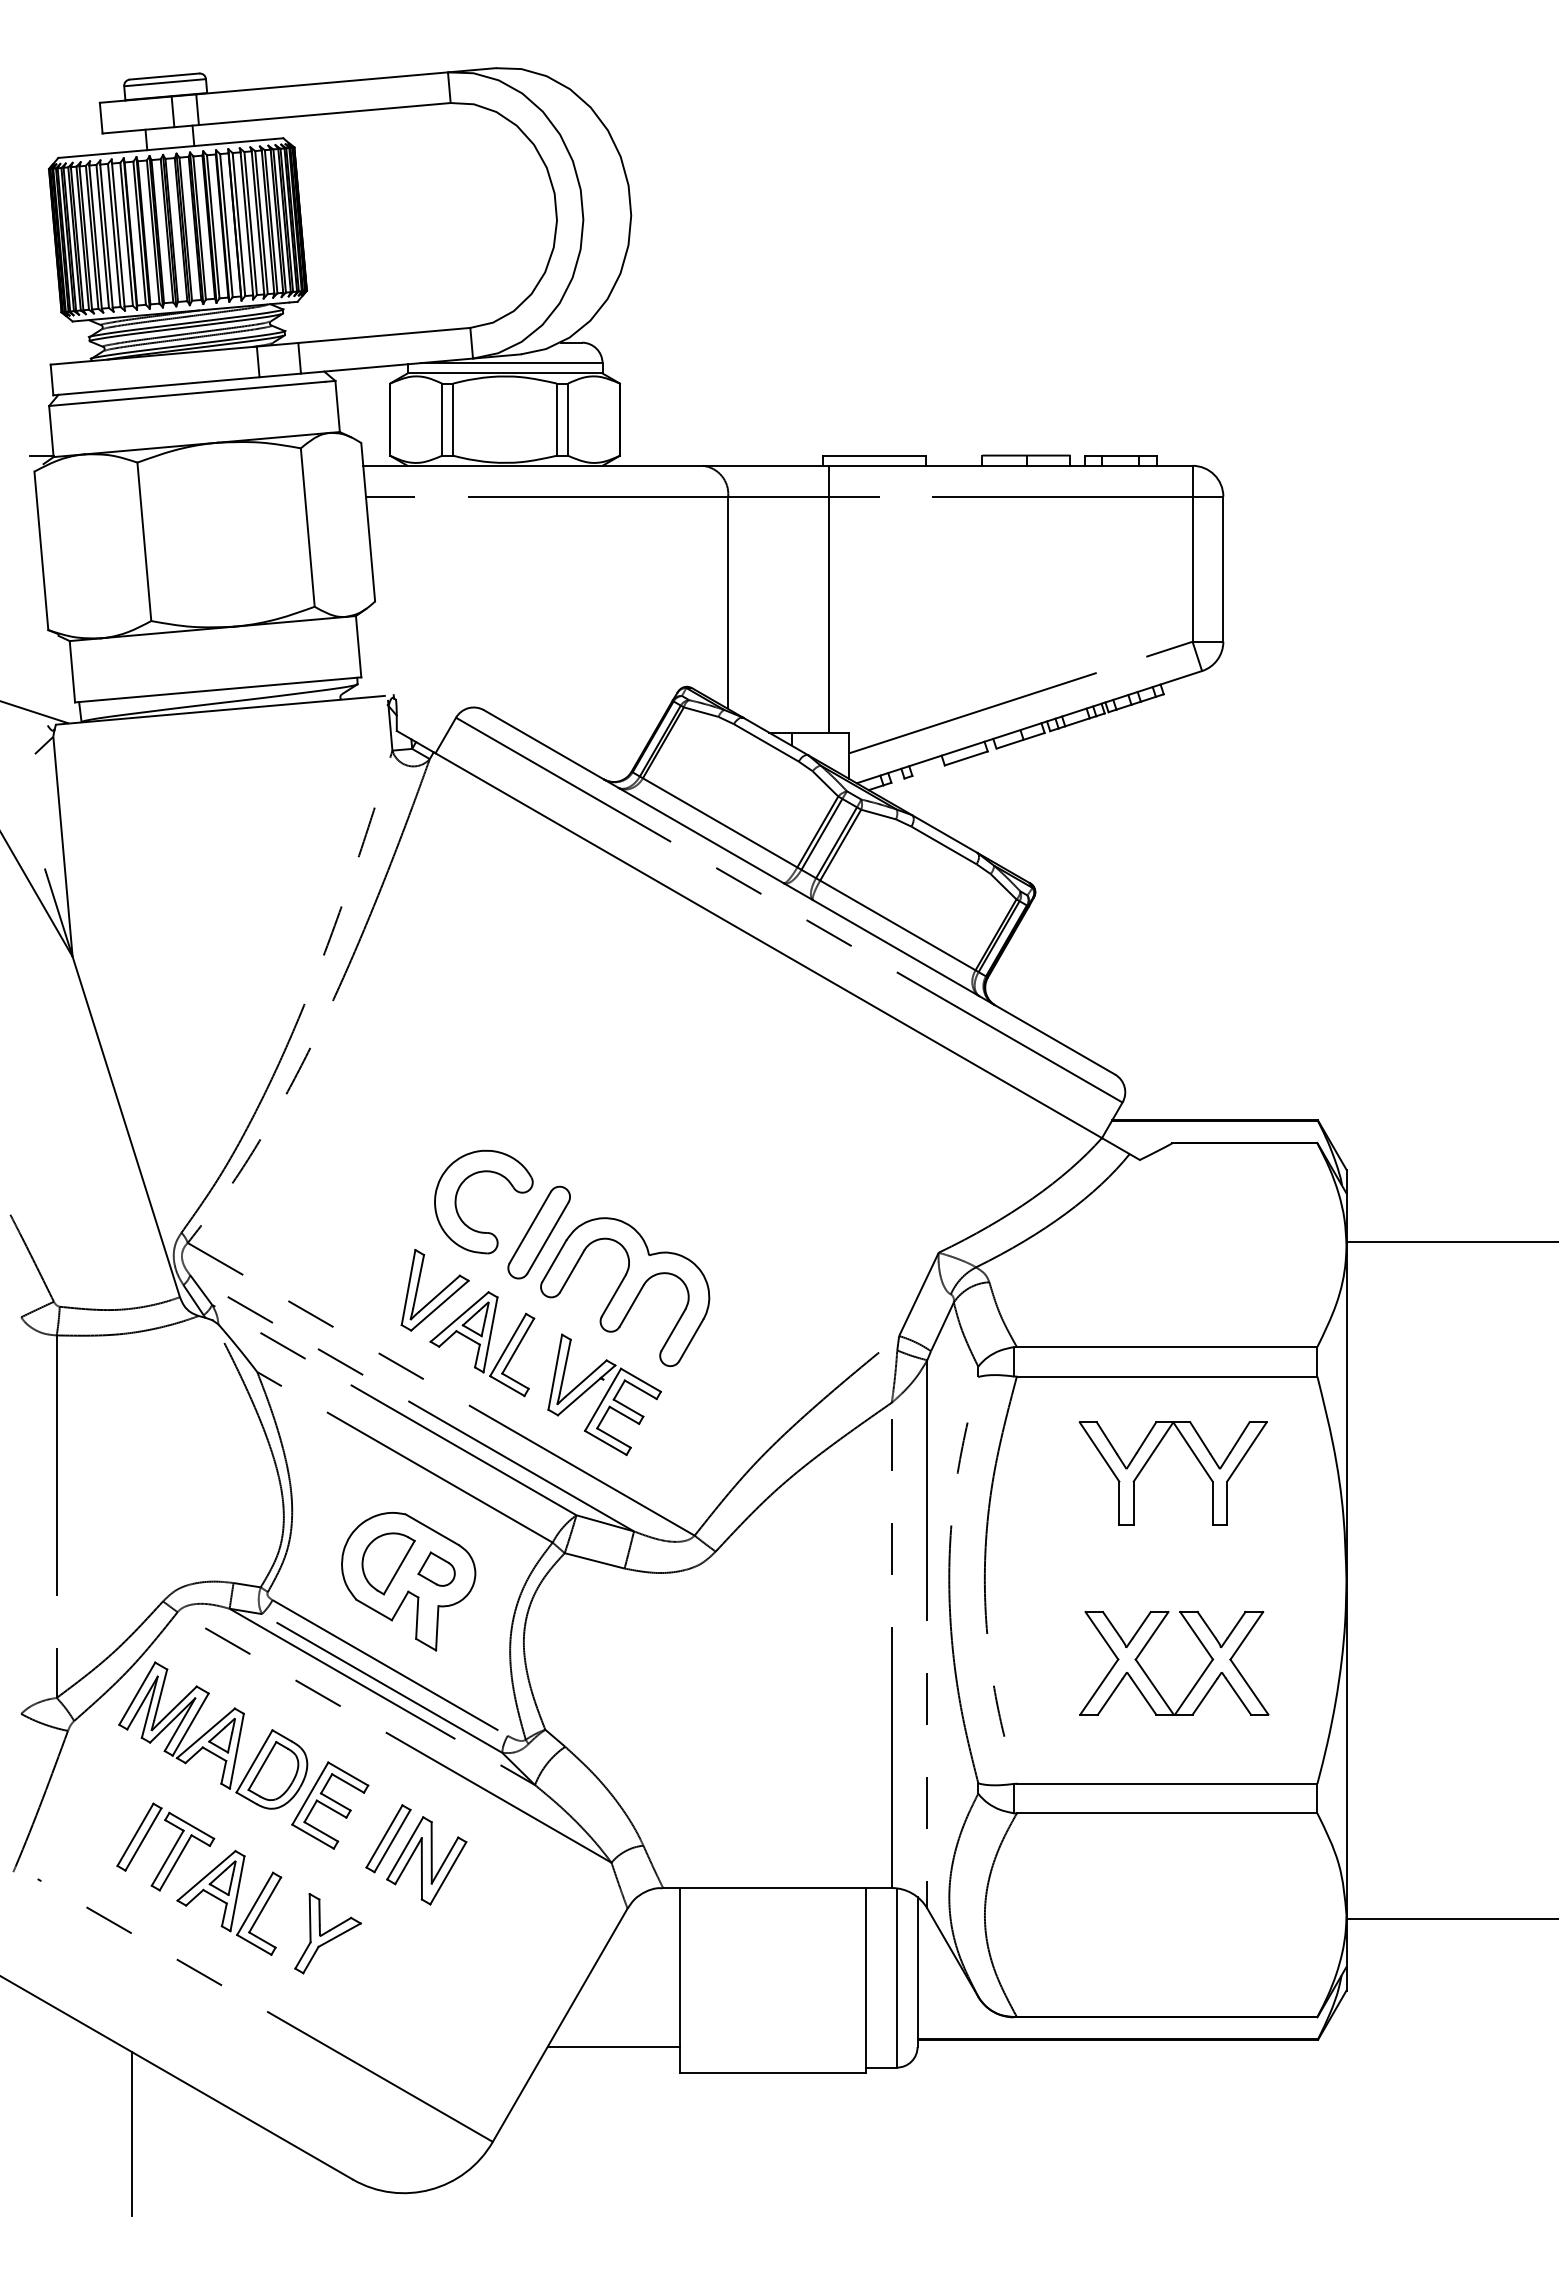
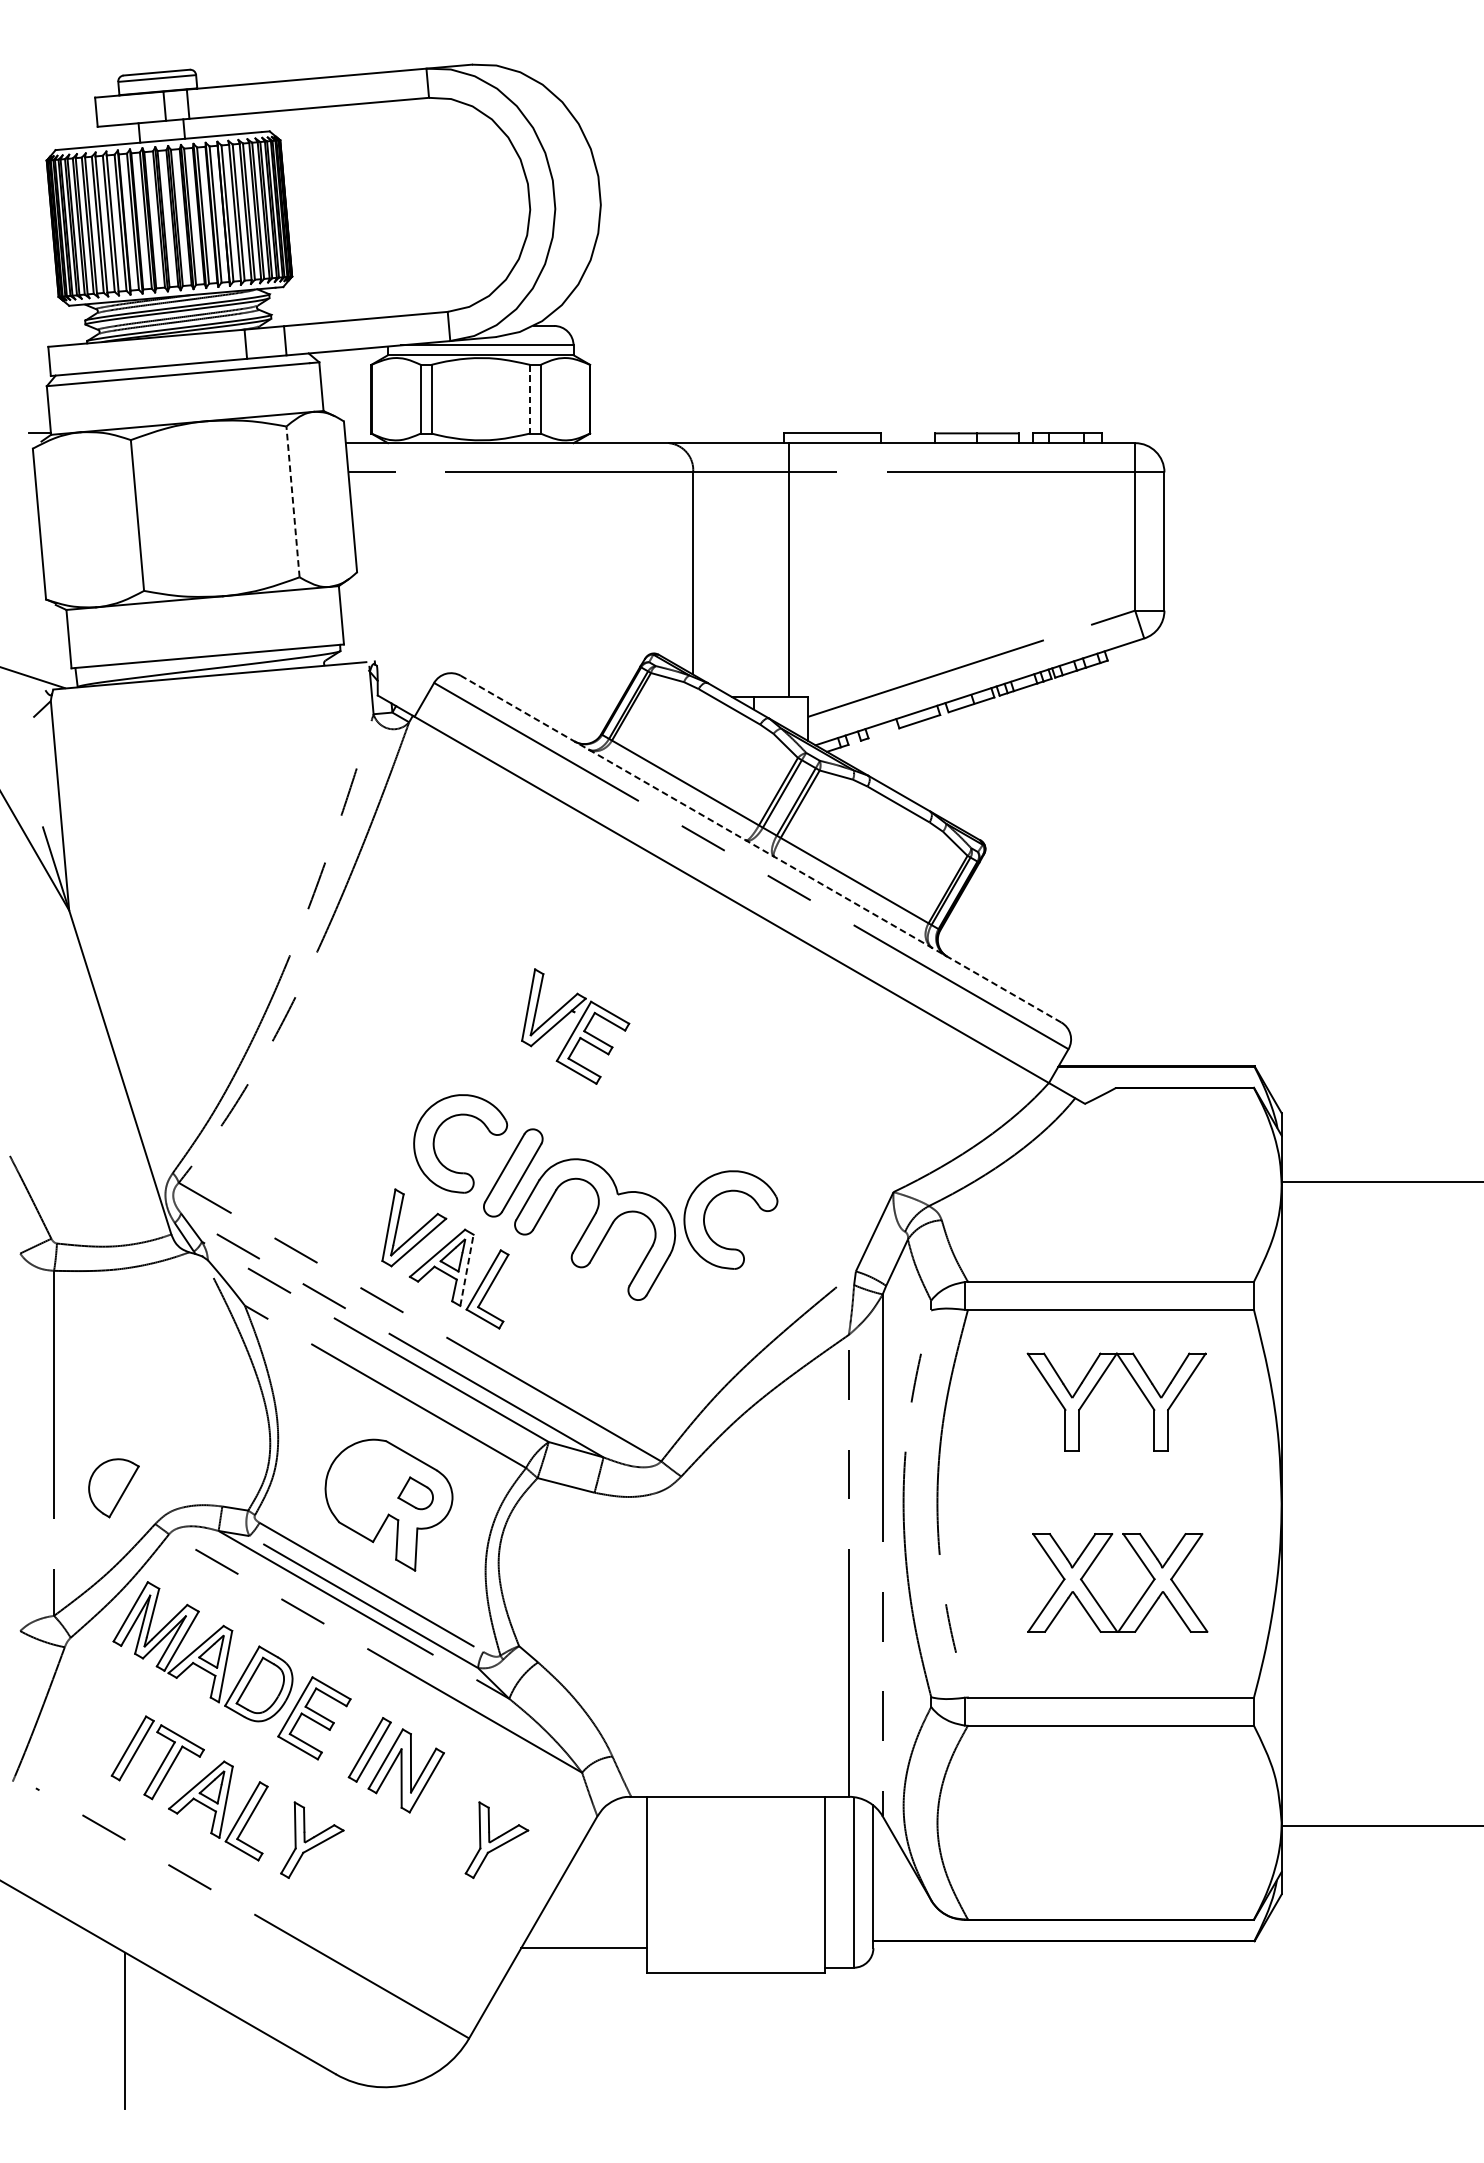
line: (556, 420) -> (529, 400), solid -> dashed
line: (307, 527) -> (292, 501), solid -> dashed
line: (799, 892) -> (761, 849), solid -> dashed
part: (741, 1275) -> (705, 1213), added
line: (490, 1334) -> (466, 1269), solid -> dashed
part: (604, 1394) -> (575, 1026), moved
part: (388, 1563) -> (113, 1487), moved
part: (521, 1933) -> (496, 1840), added

